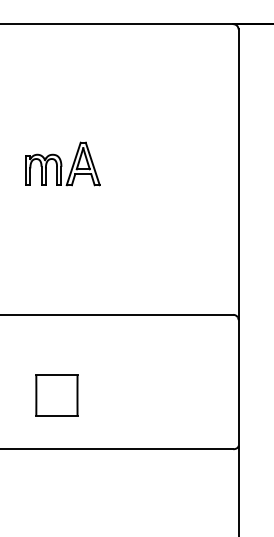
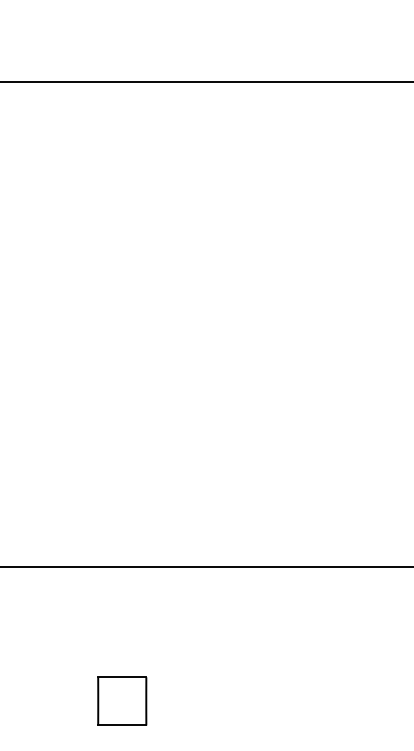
part: (62, 163) -> (131, 314), removed
part: (56, 395) -> (121, 701), size x0.7

